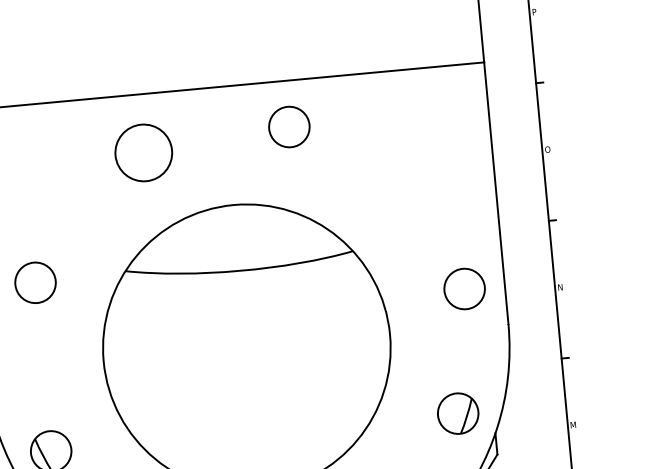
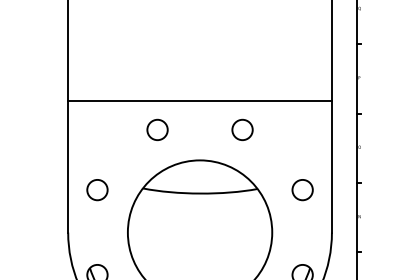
circle: (289, 126) -> (242, 129), moved
circle: (143, 151) -> (157, 129), size x0.71
circle: (464, 289) -> (302, 190), moved

